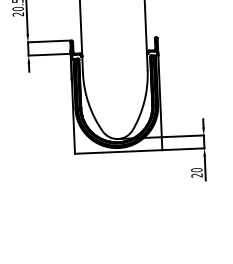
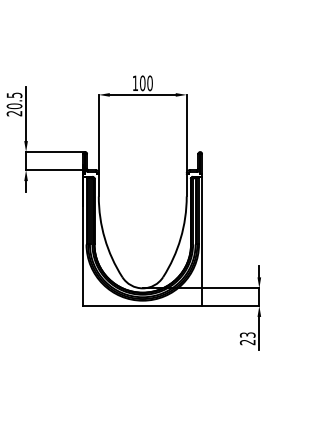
text: (196, 169) -> (247, 334), 20 -> 23

